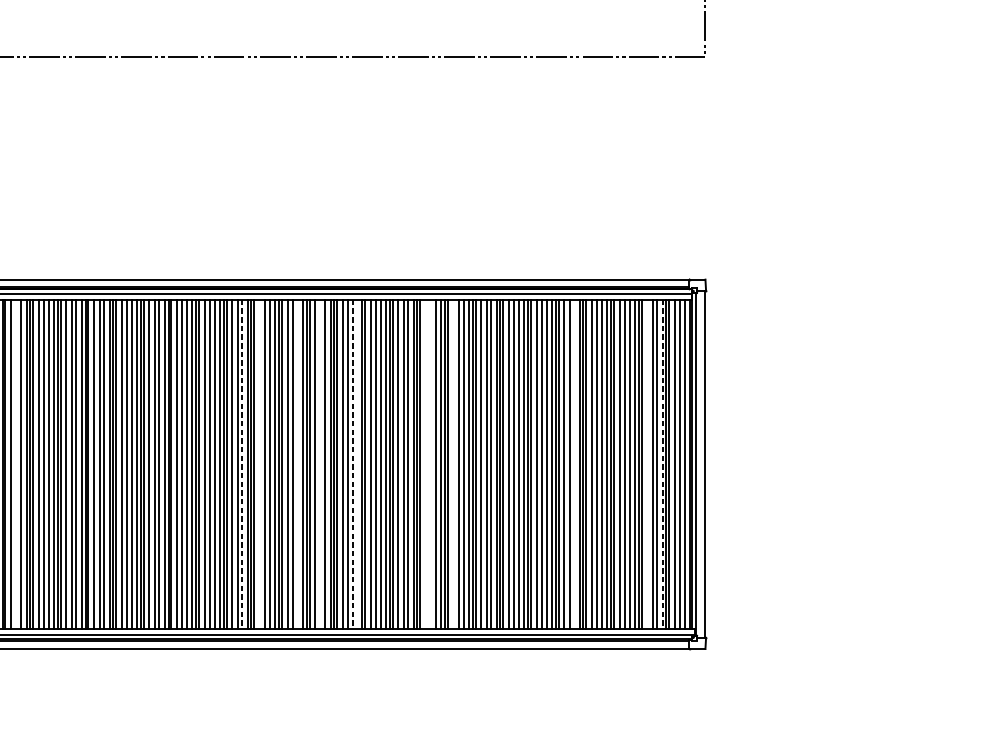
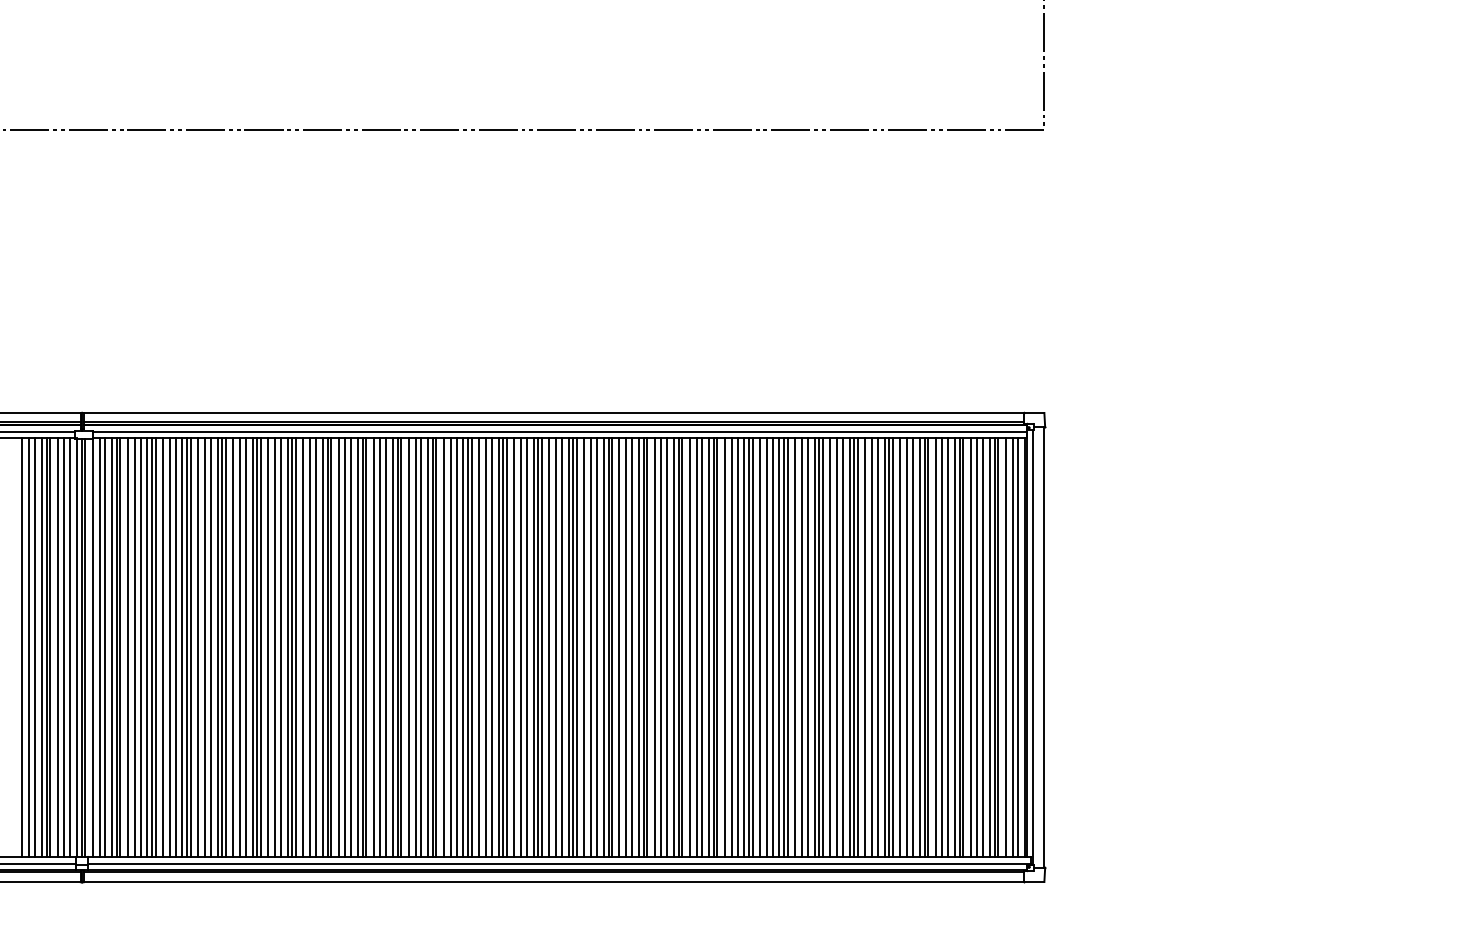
line: (16, 464) -> (169, 647), added
line: (259, 464) -> (478, 647), added
line: (297, 464) -> (526, 647), added
line: (321, 464) -> (556, 647), added
line: (358, 464) -> (603, 647), added
line: (425, 464) -> (689, 647), added
line: (431, 464) -> (696, 647), added
line: (453, 464) -> (724, 647), added
line: (574, 464) -> (877, 647), added
line: (647, 464) -> (970, 647), added
line: (242, 465) -> (456, 648), dashed -> solid
line: (353, 465) -> (597, 648), dashed -> solid
line: (663, 465) -> (990, 648), dashed -> solid

